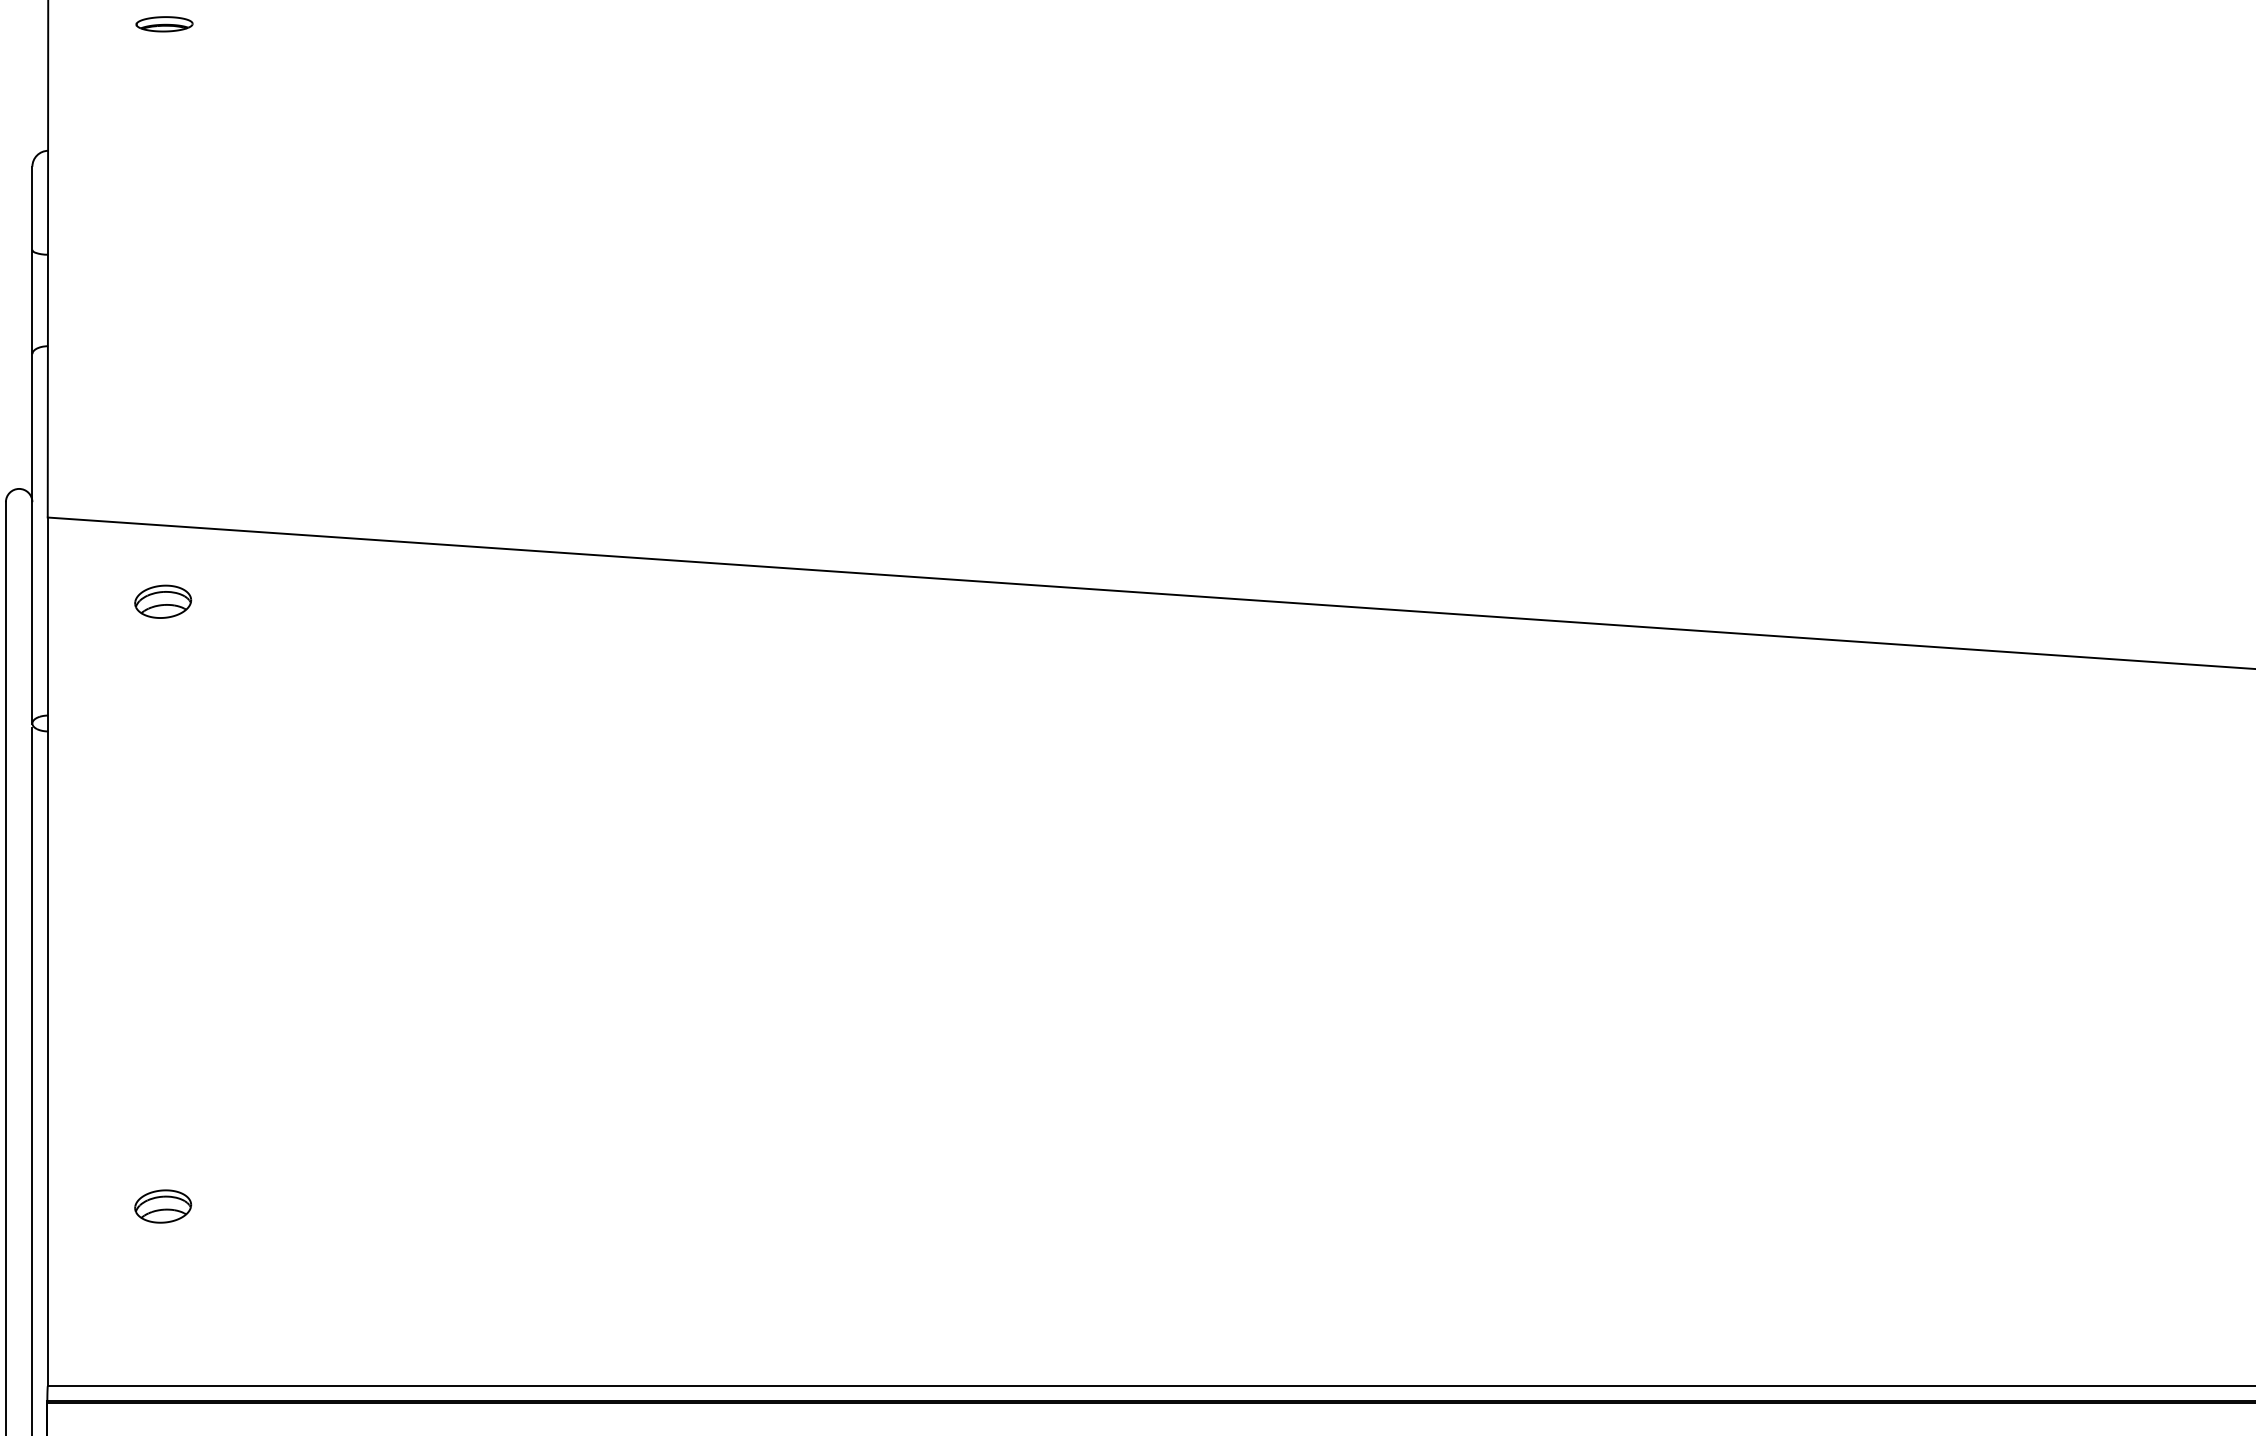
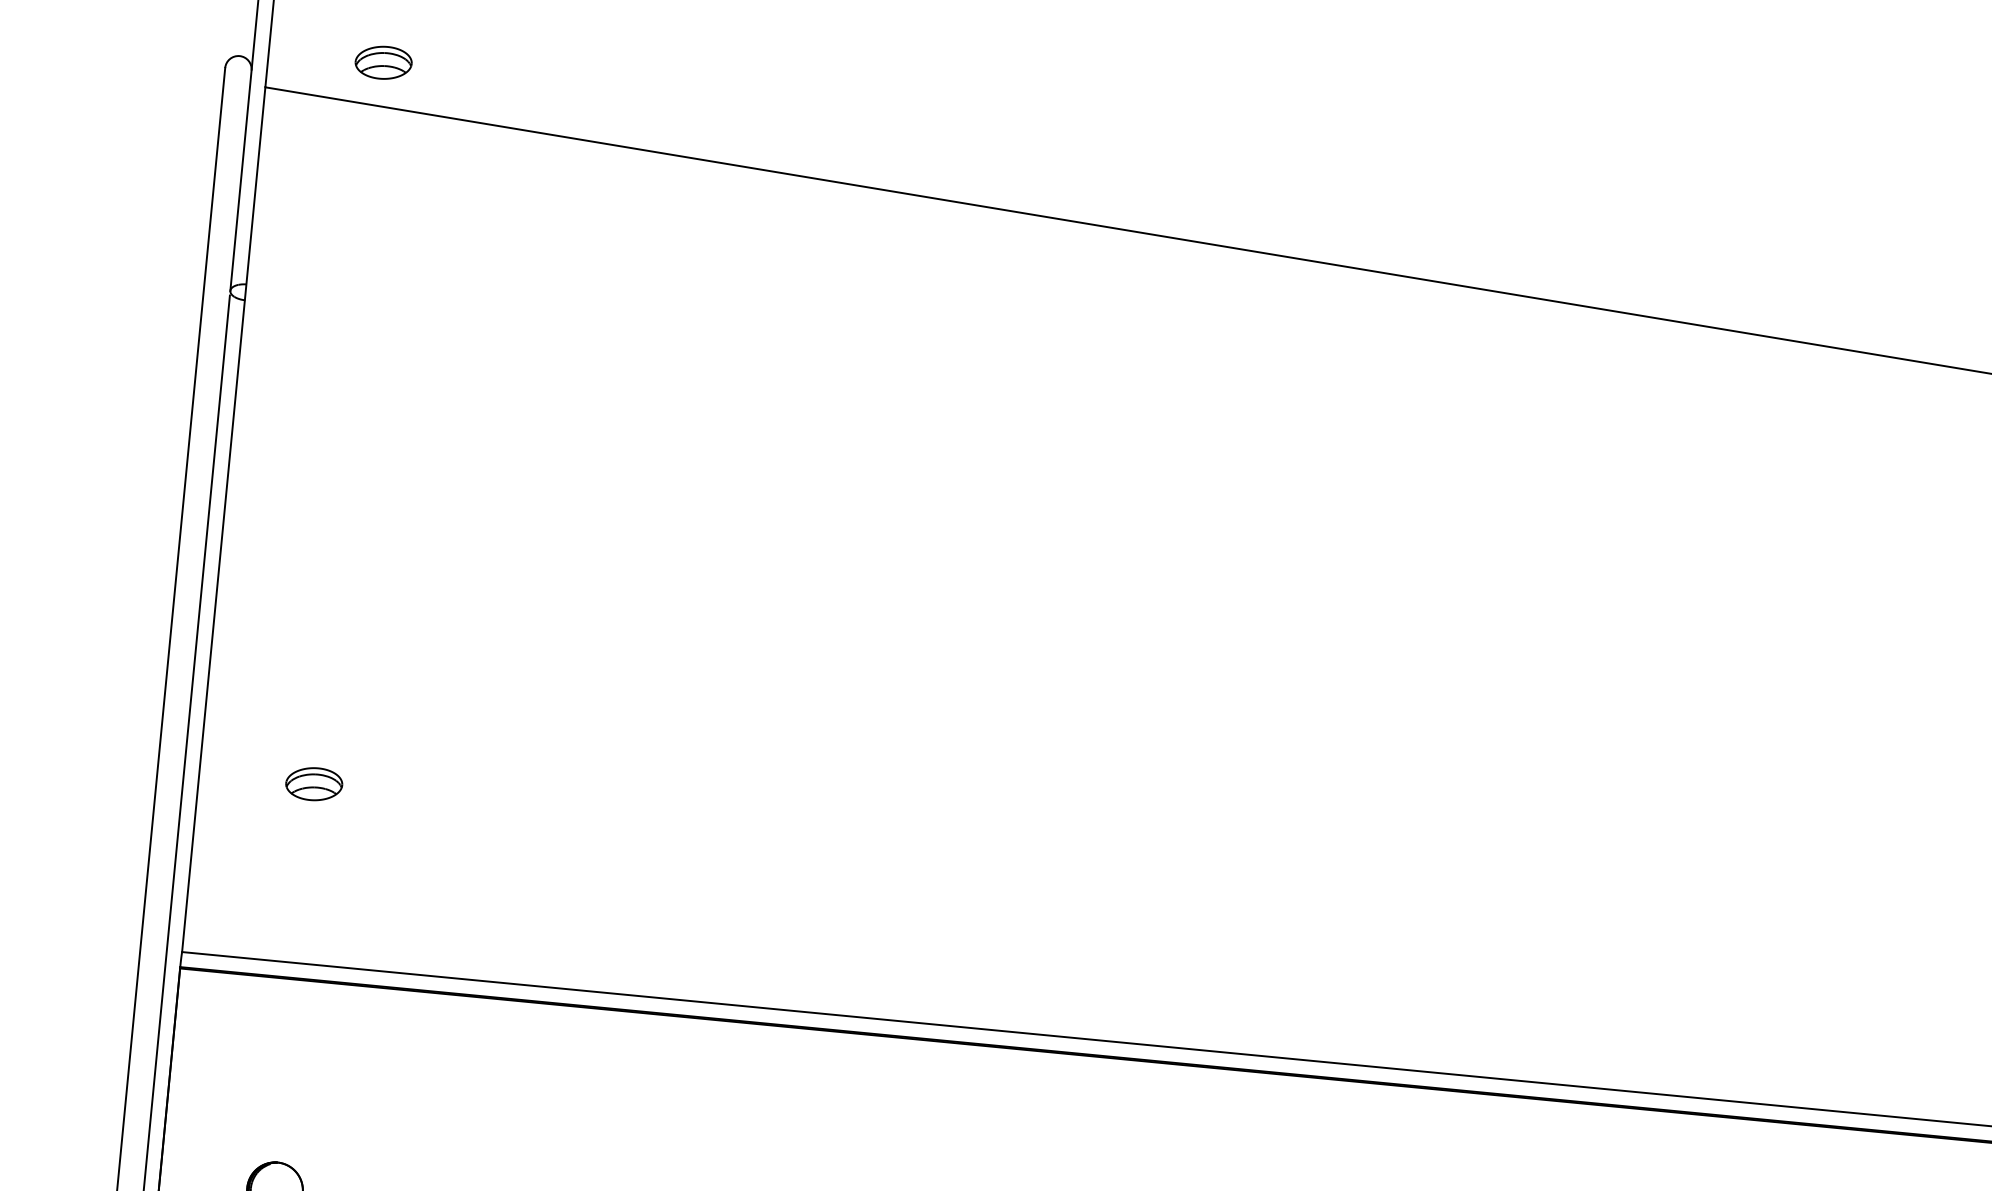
part: (163, 601) -> (384, 62), moved

